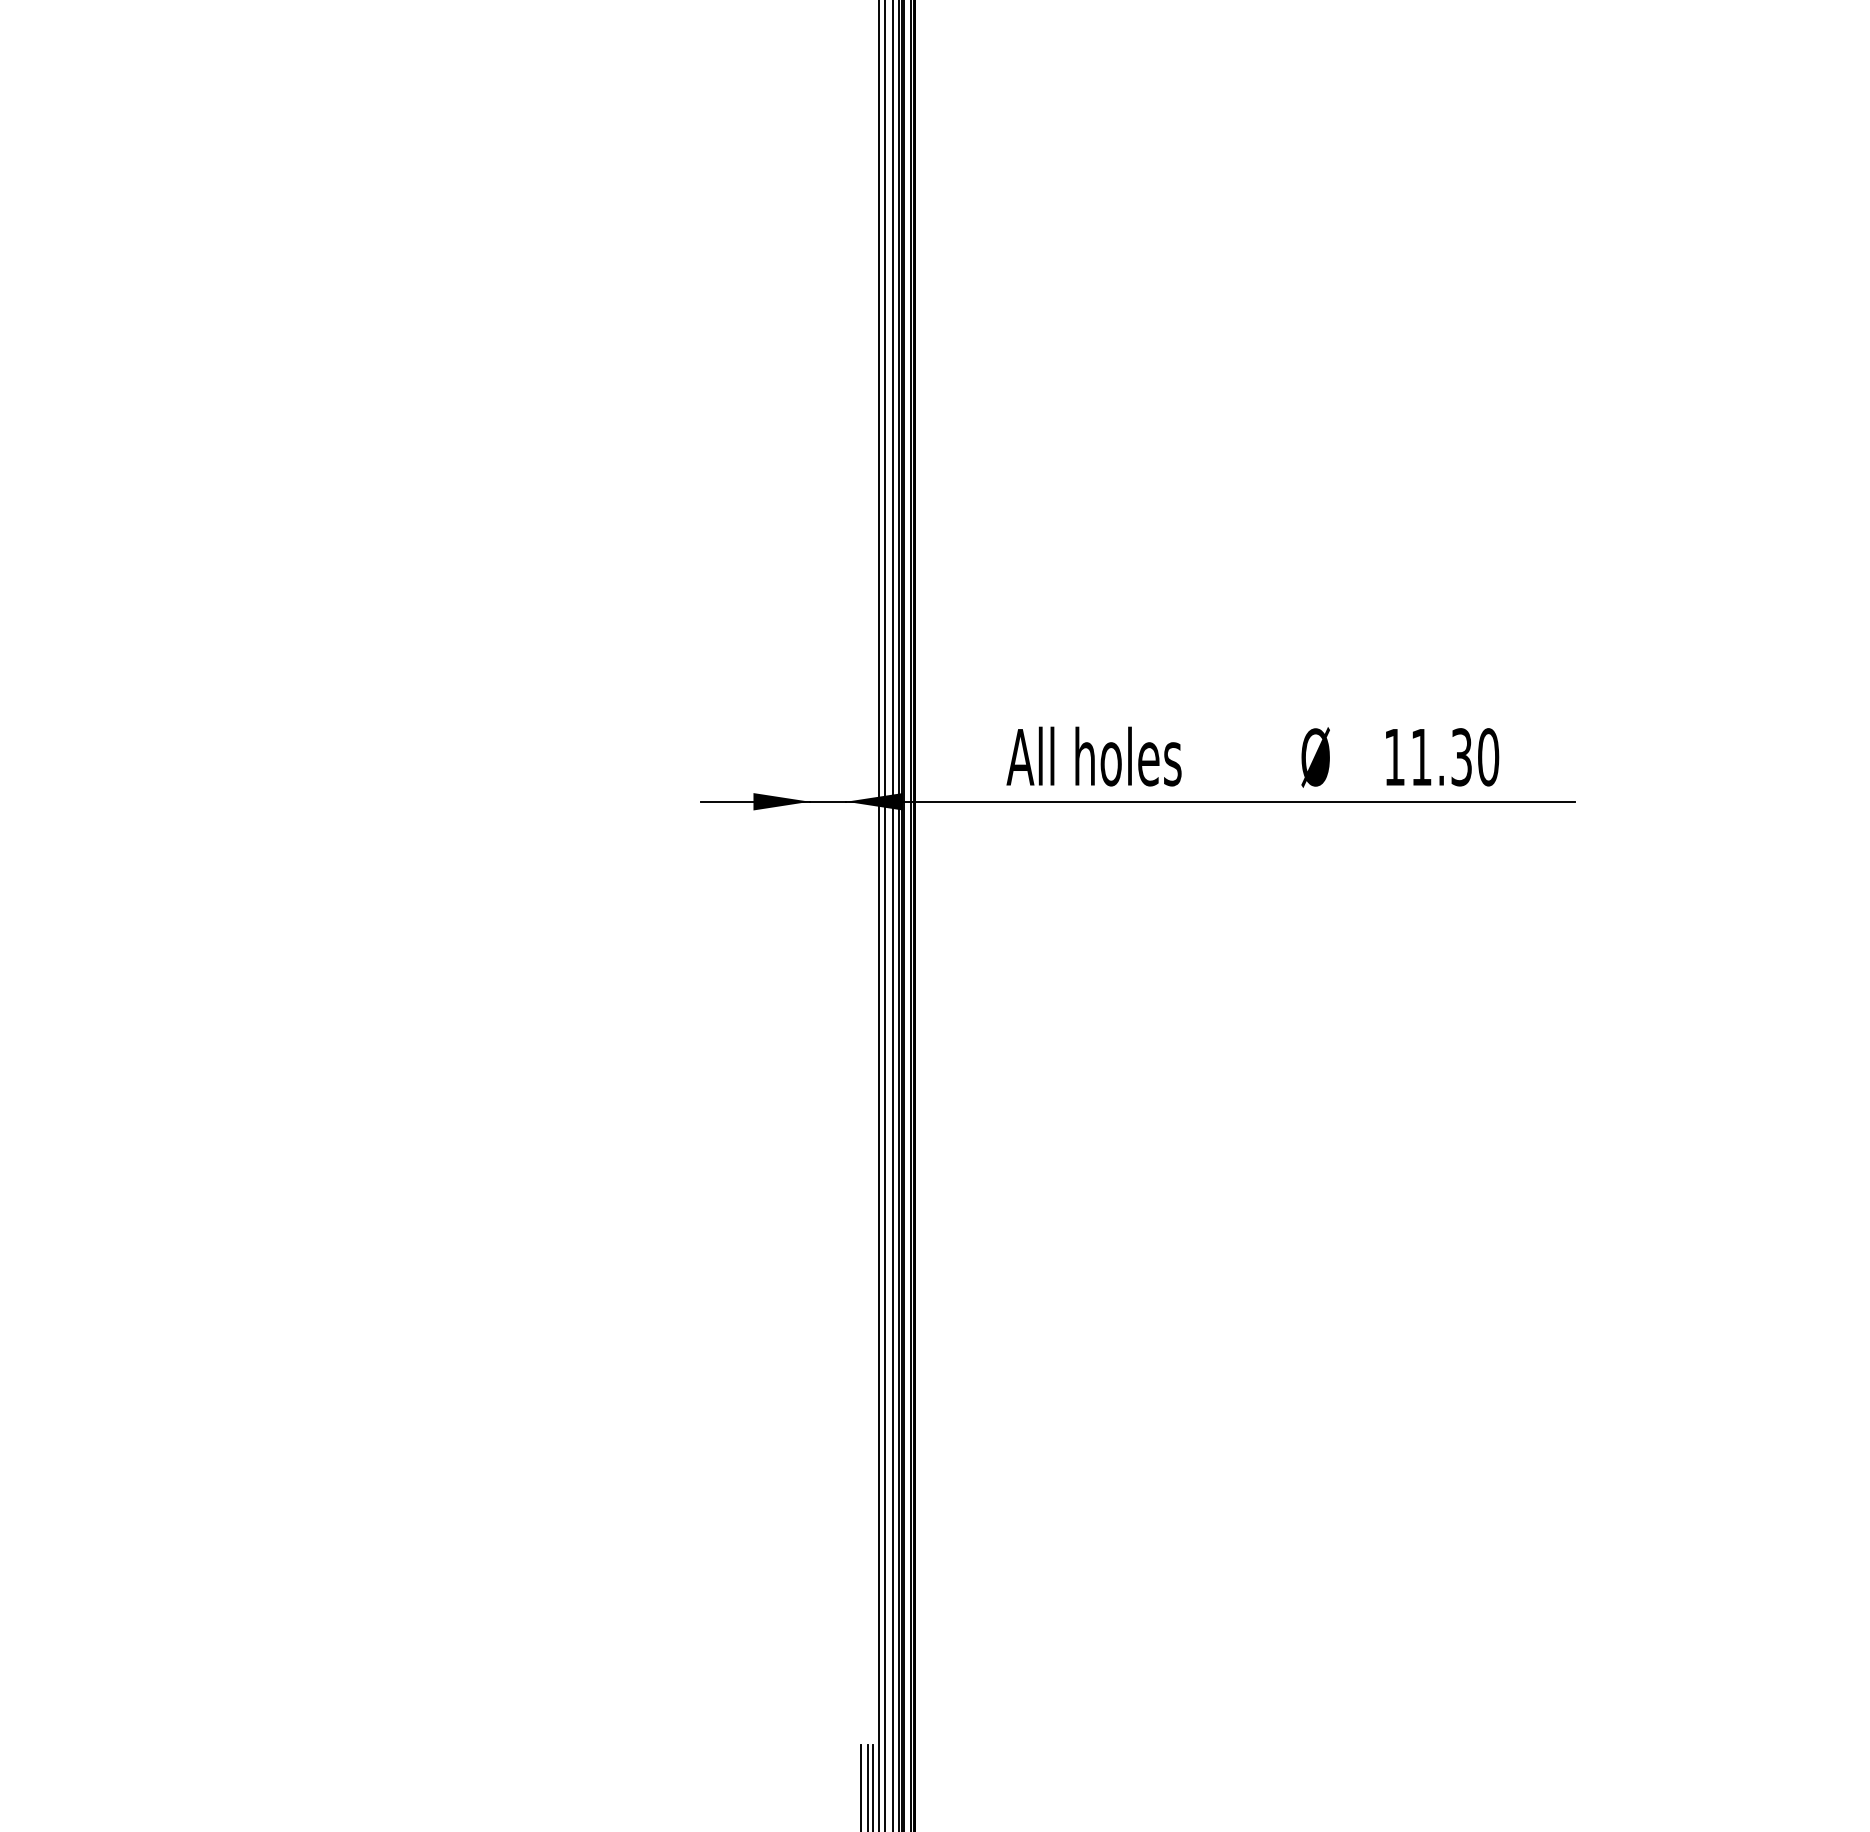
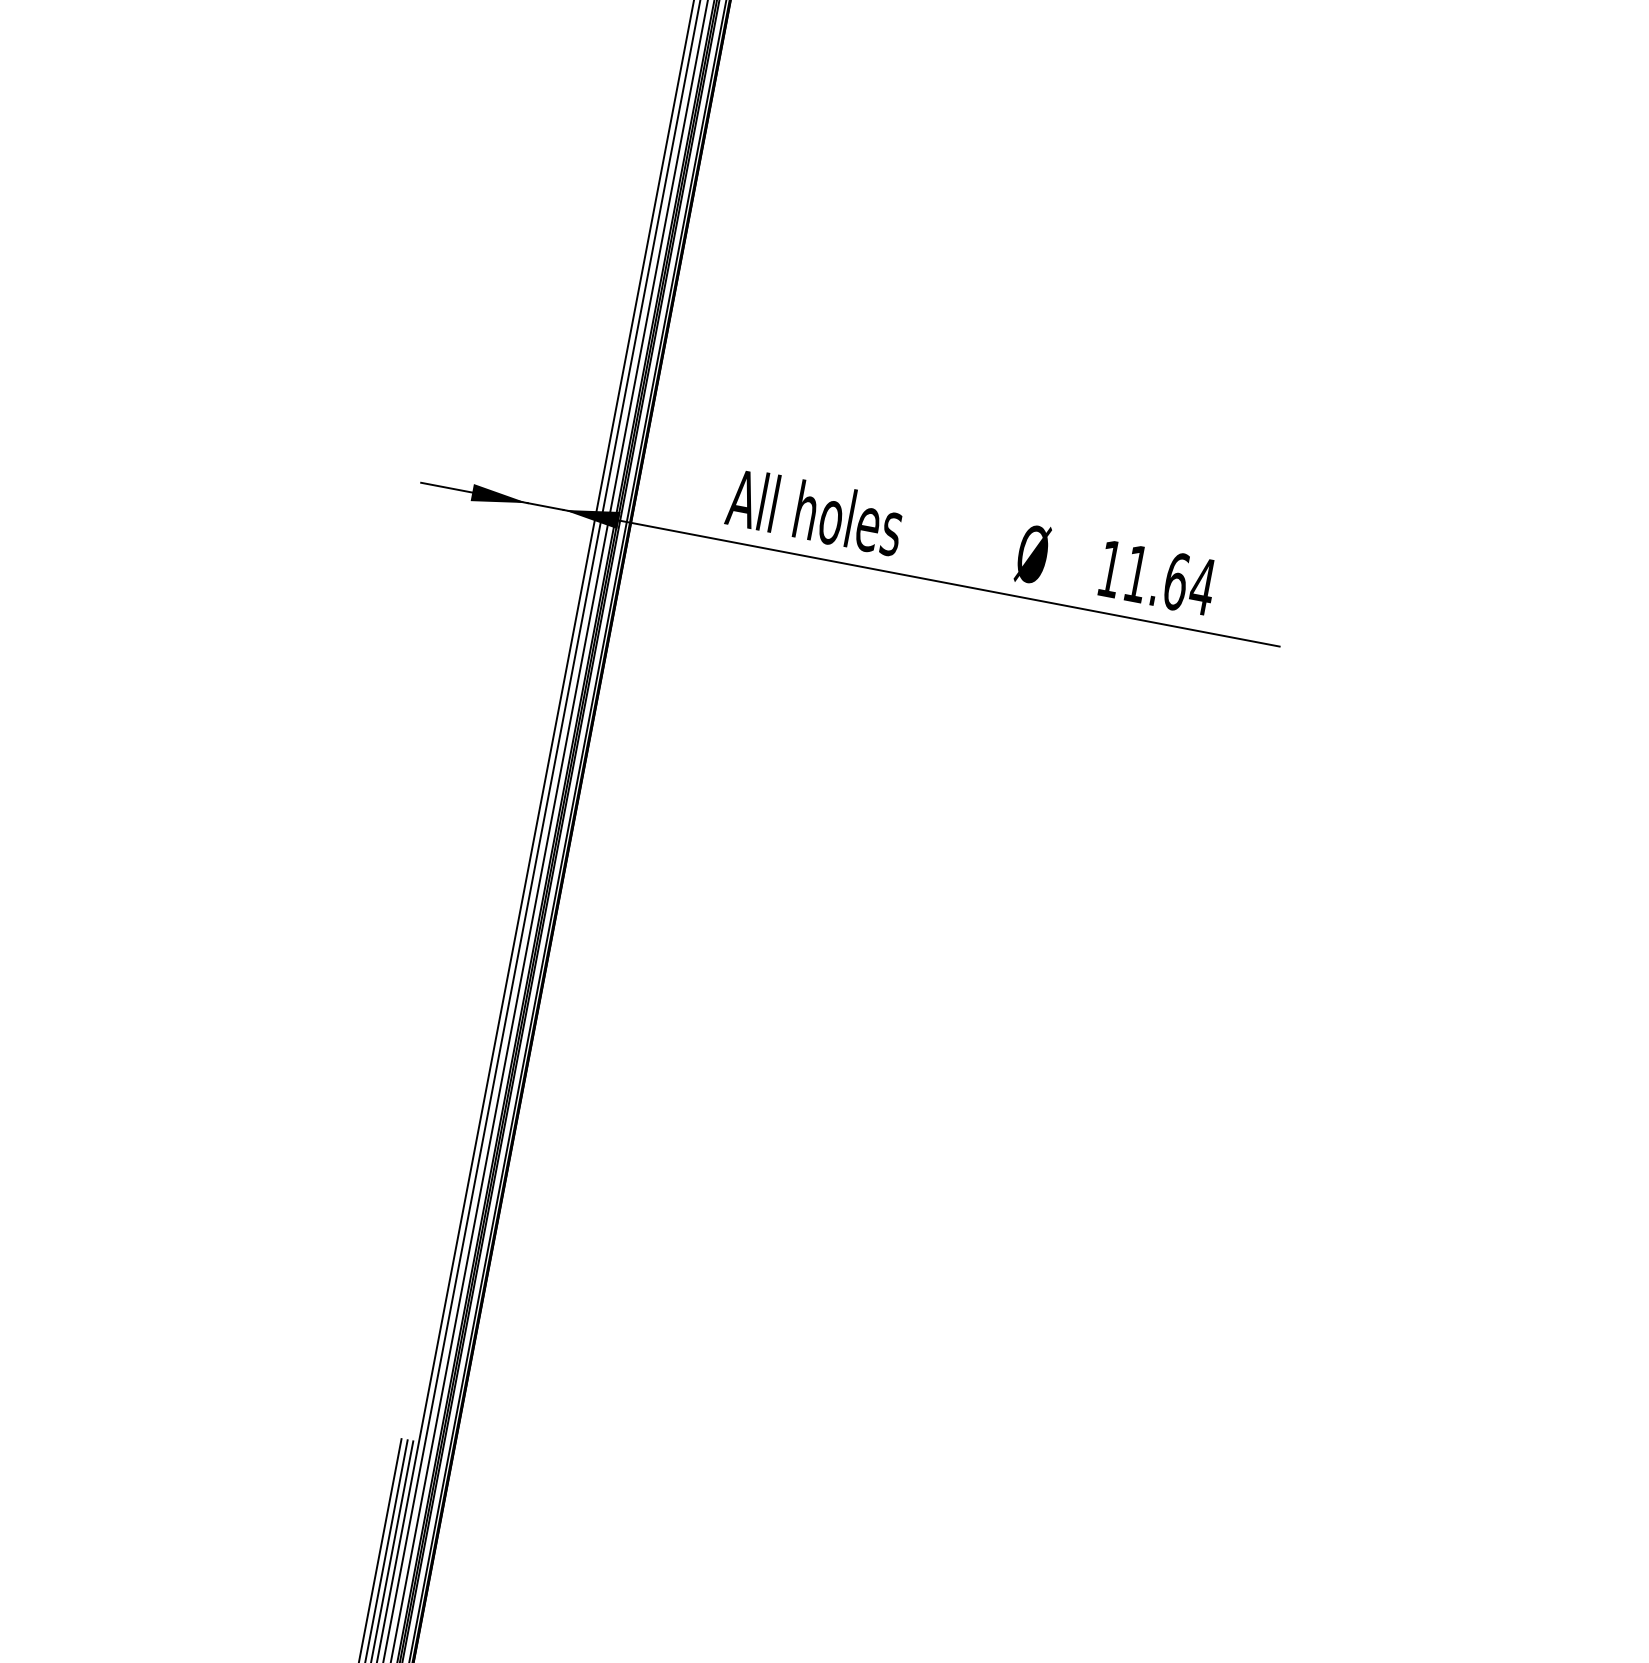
text: (1475, 757) -> (1189, 584), 11.30 -> 11.64

